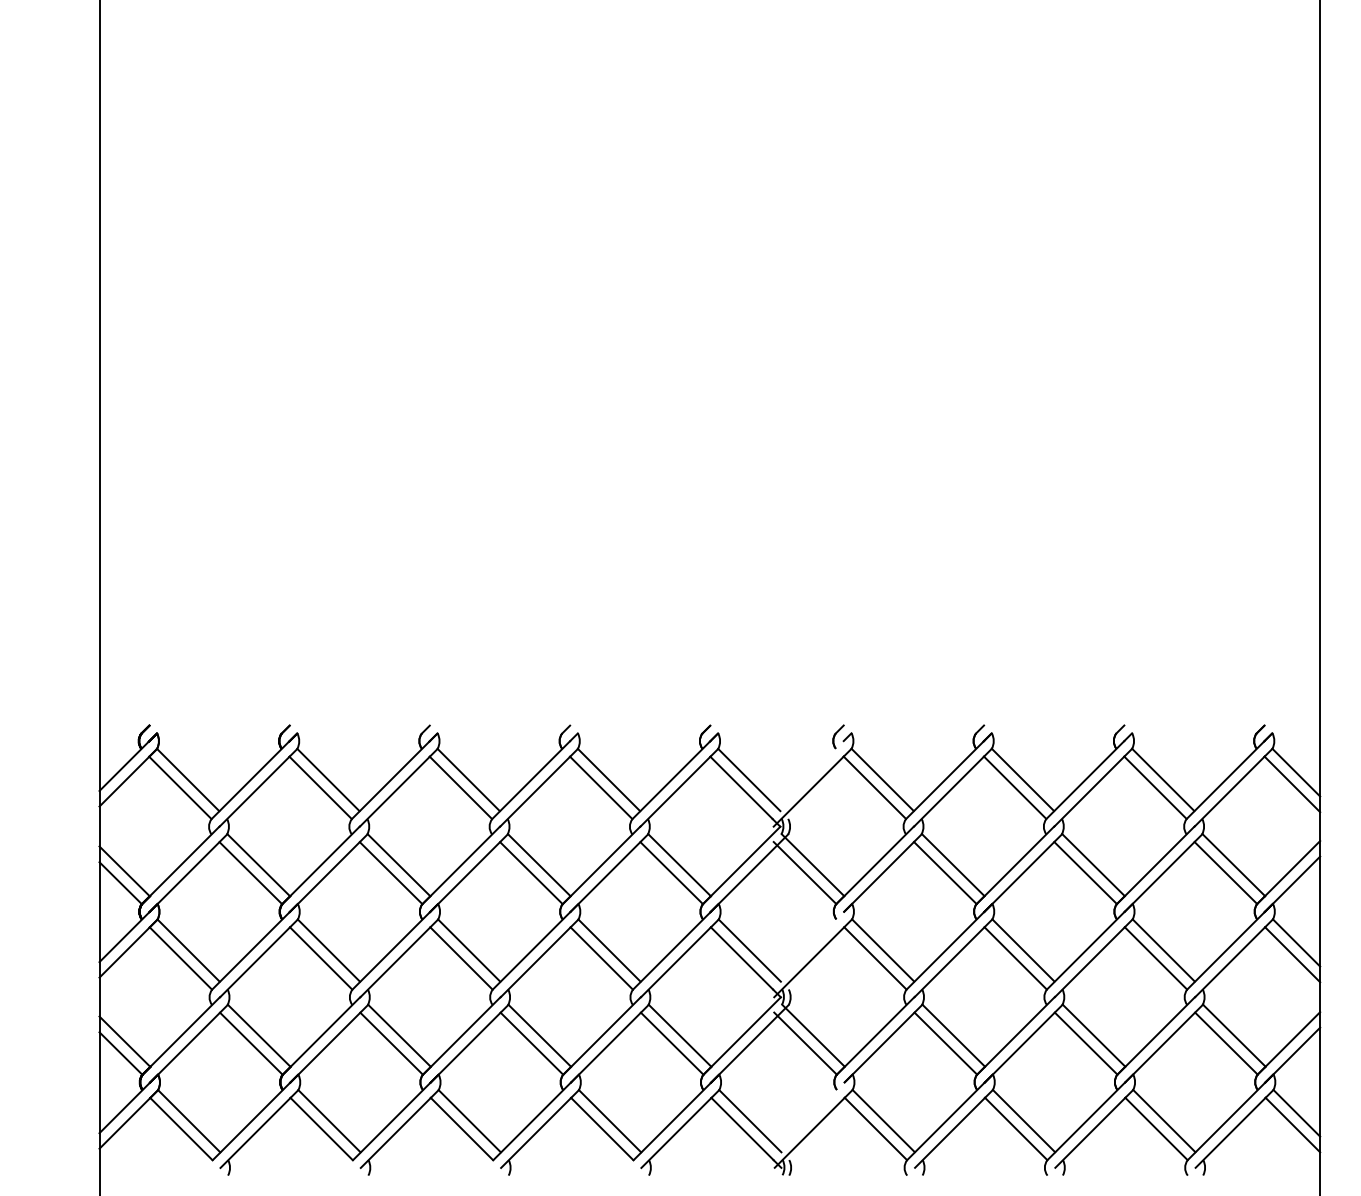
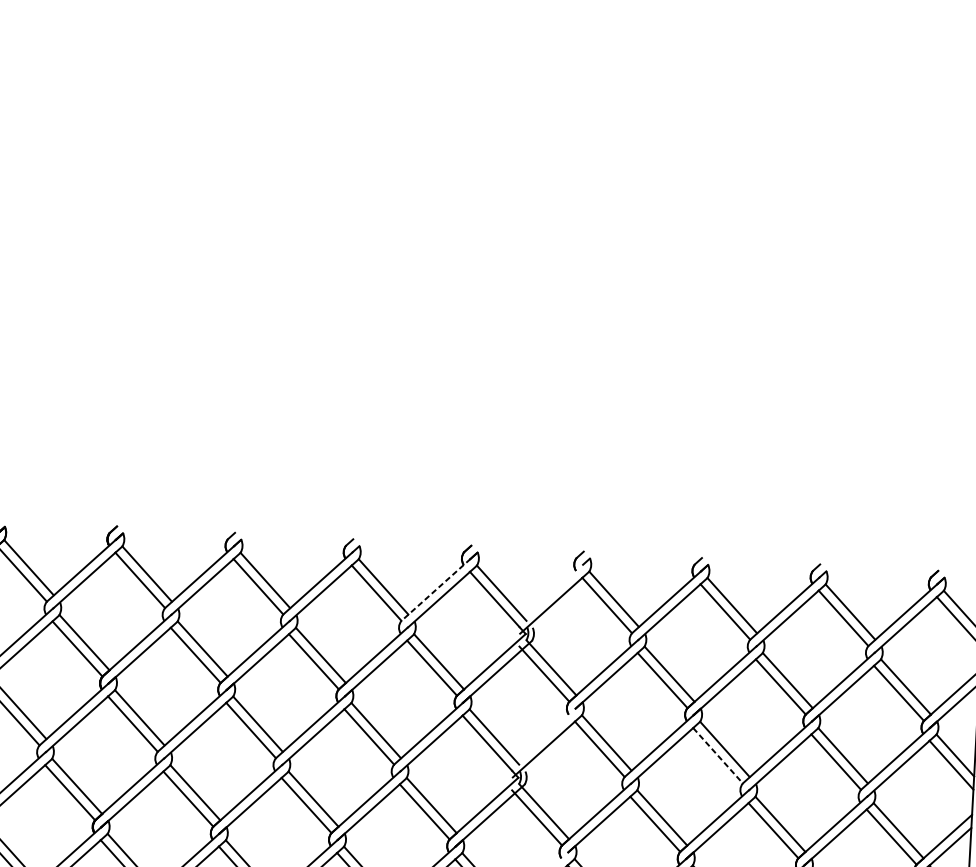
line: (671, 780) -> (436, 590), solid -> dashed
line: (1015, 958) -> (717, 755), solid -> dashed

